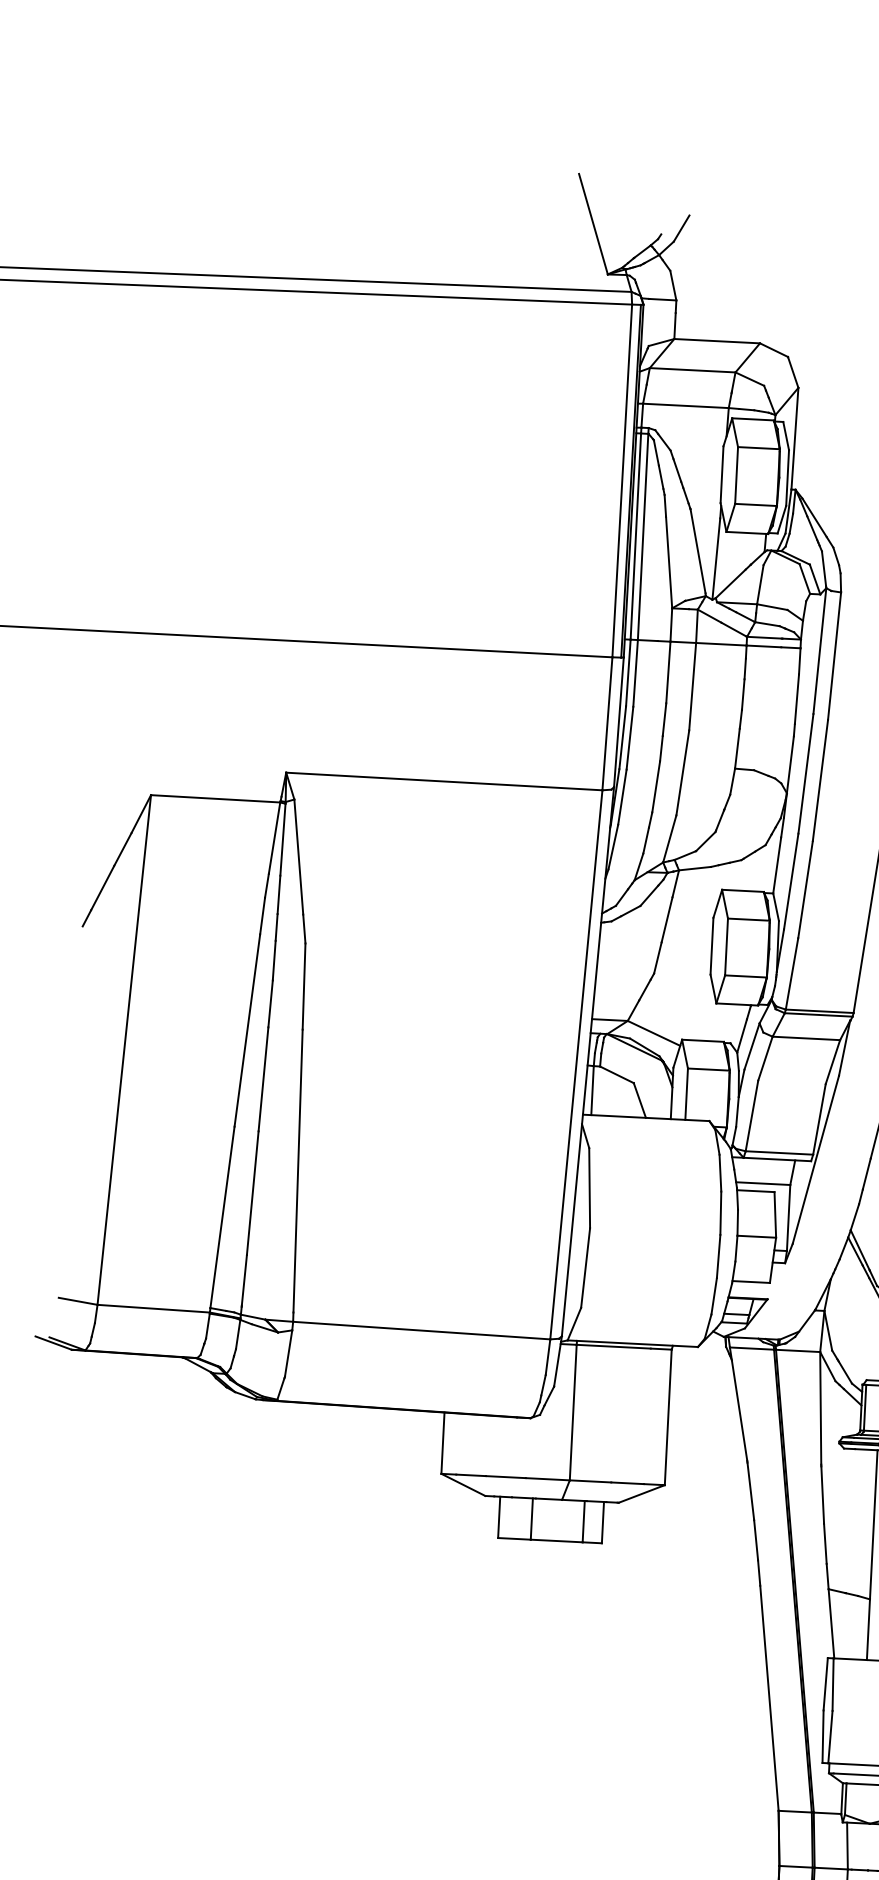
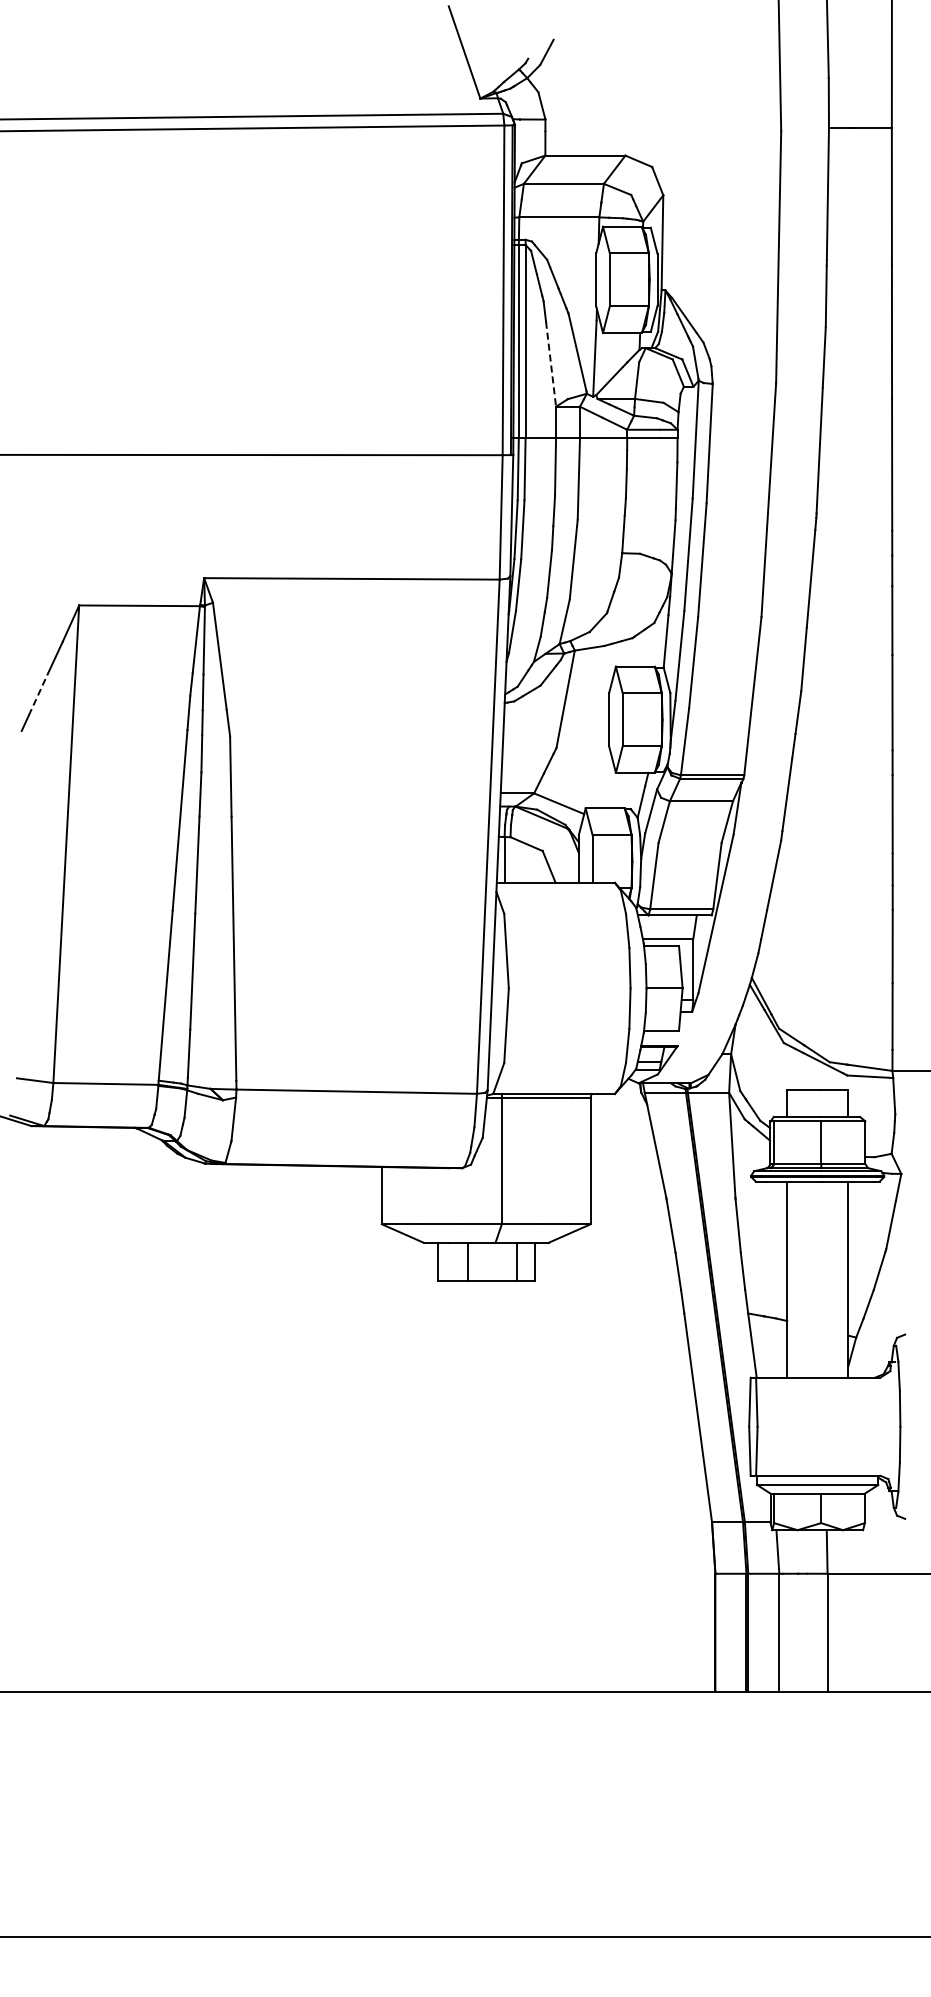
line: (669, 562) -> (551, 364), solid -> dashed
line: (102, 887) -> (38, 693), solid -> dashed

